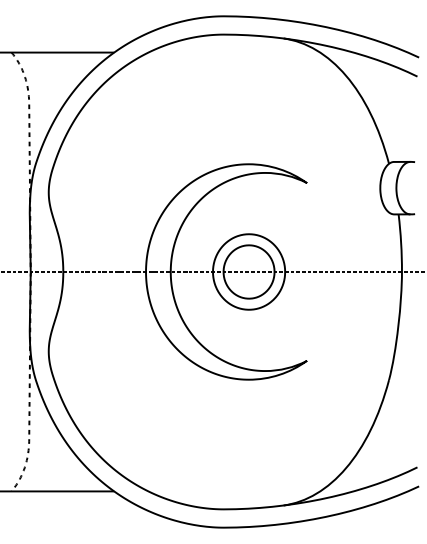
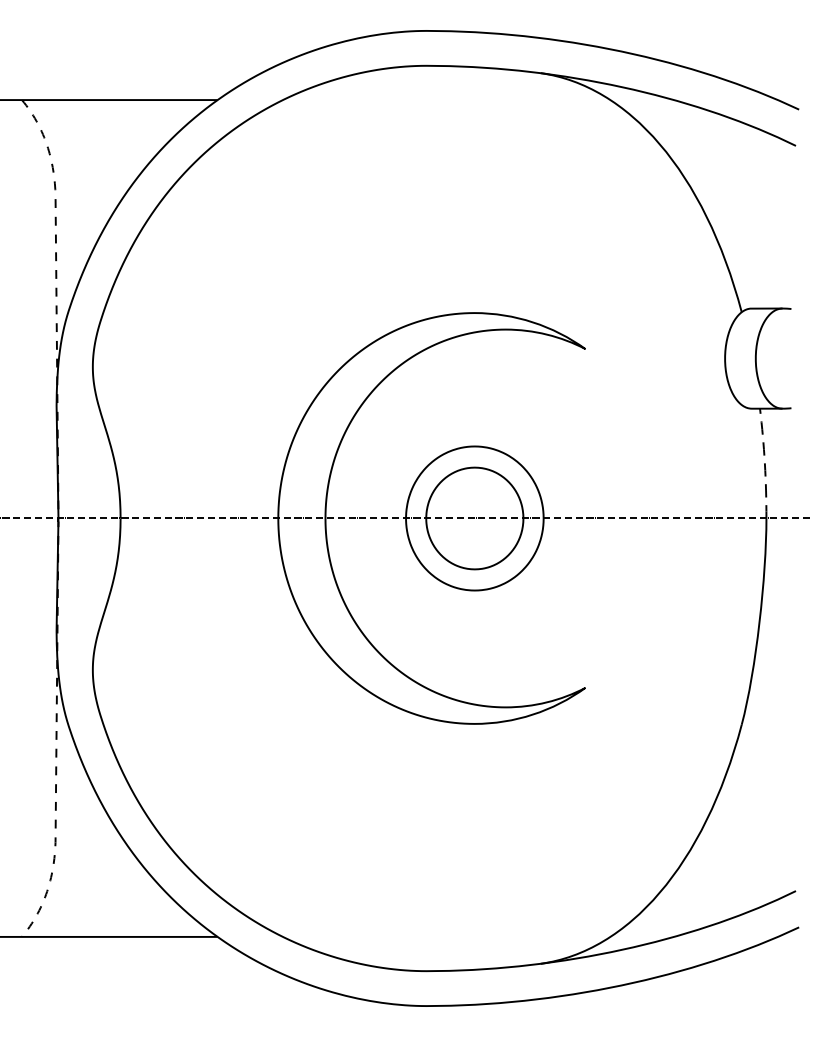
arc: (401, 243) -> (765, 464), solid -> dashed

